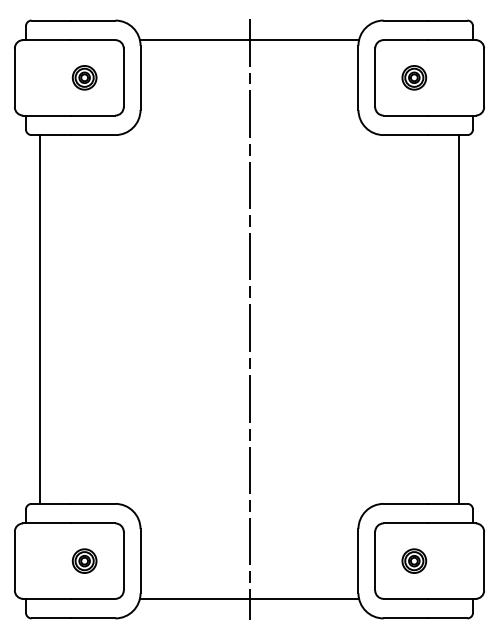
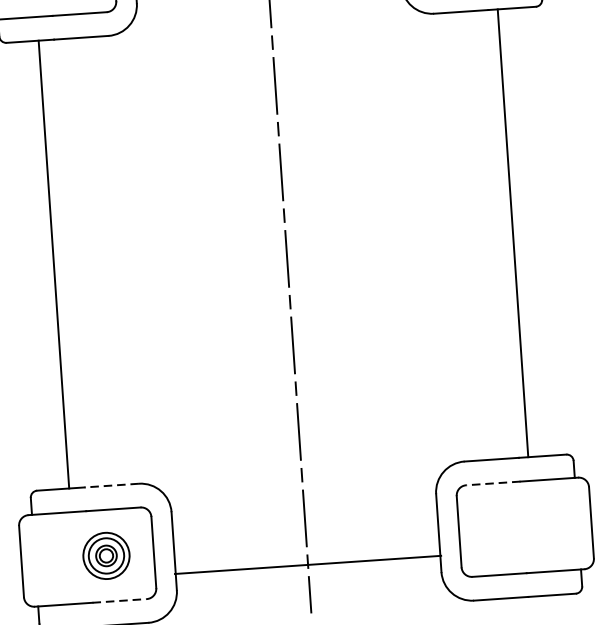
line: (39, 319) -> (53, 264), moved
line: (459, 319) -> (513, 233), moved
line: (92, 503) -> (111, 485), solid -> dashed
line: (405, 523) -> (492, 483), solid -> dashed
part: (84, 560) -> (106, 555), size x1.6
part: (414, 560) -> (506, 527), removed
line: (93, 598) -> (120, 600), solid -> dashed
line: (249, 598) -> (308, 564), moved

